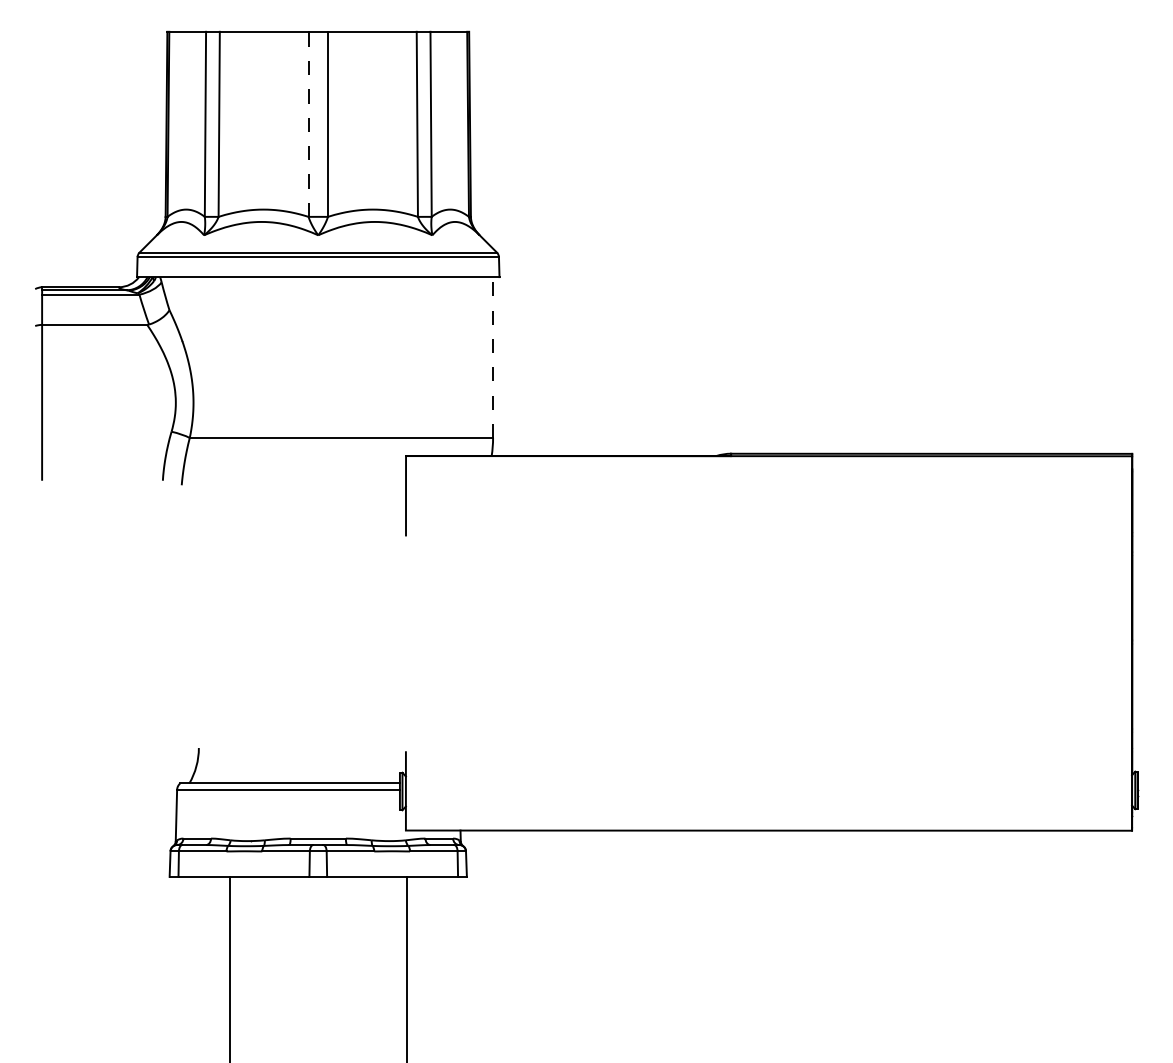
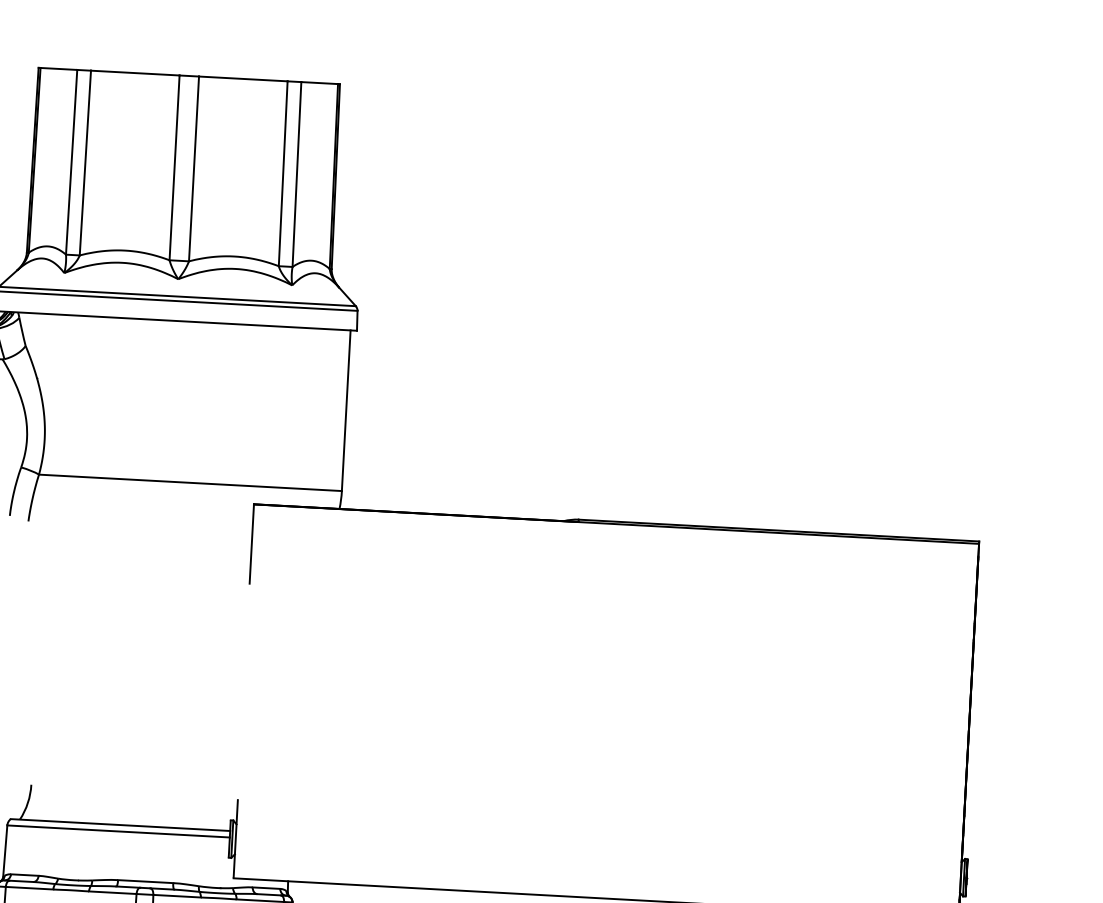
line: (308, 124) -> (174, 168), dashed -> solid
line: (493, 357) -> (346, 410), dashed -> solid

